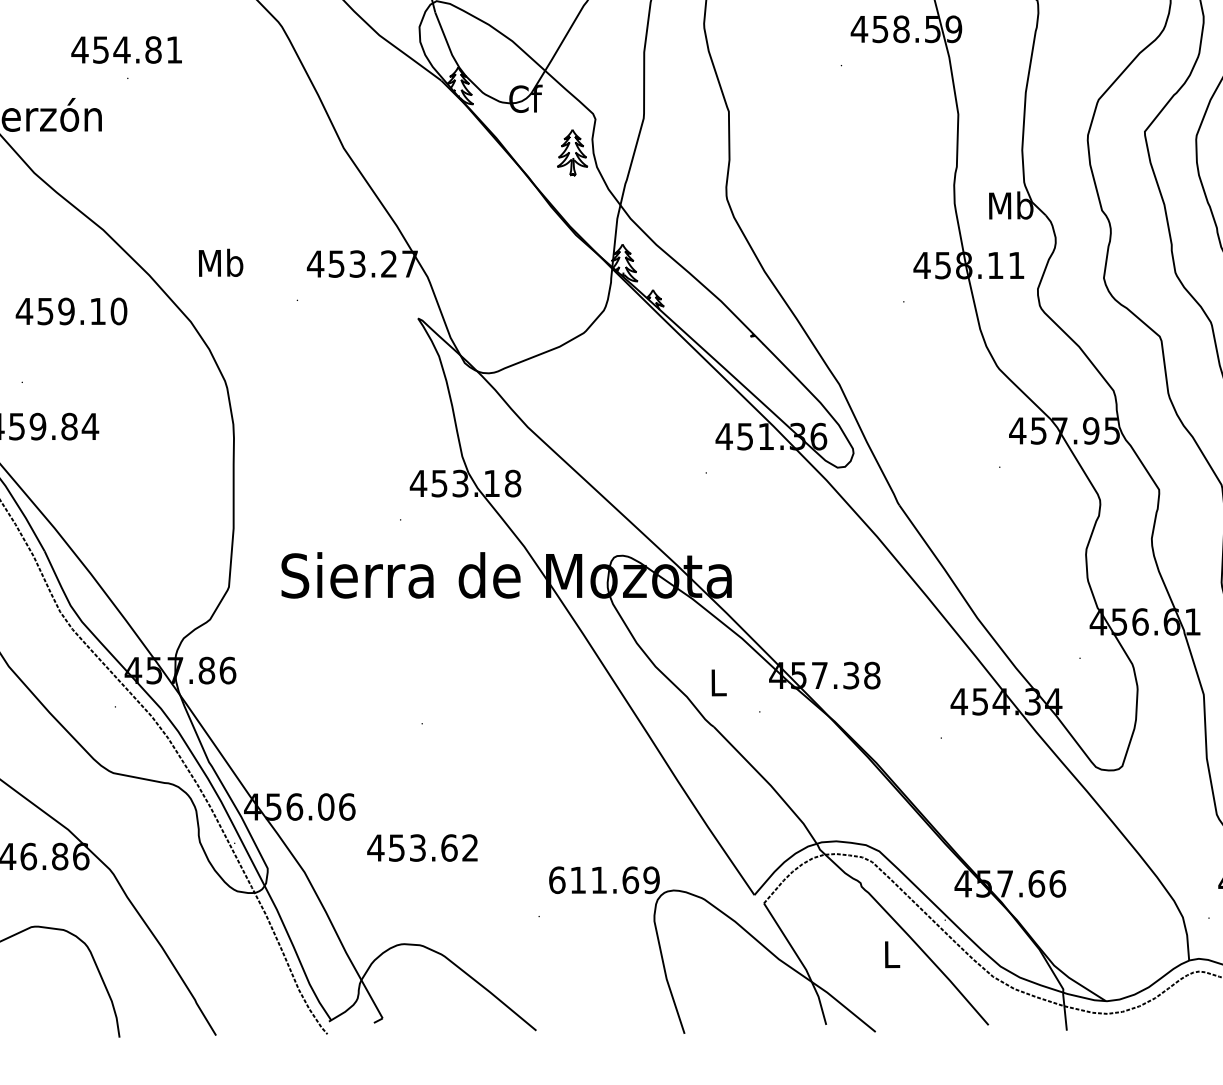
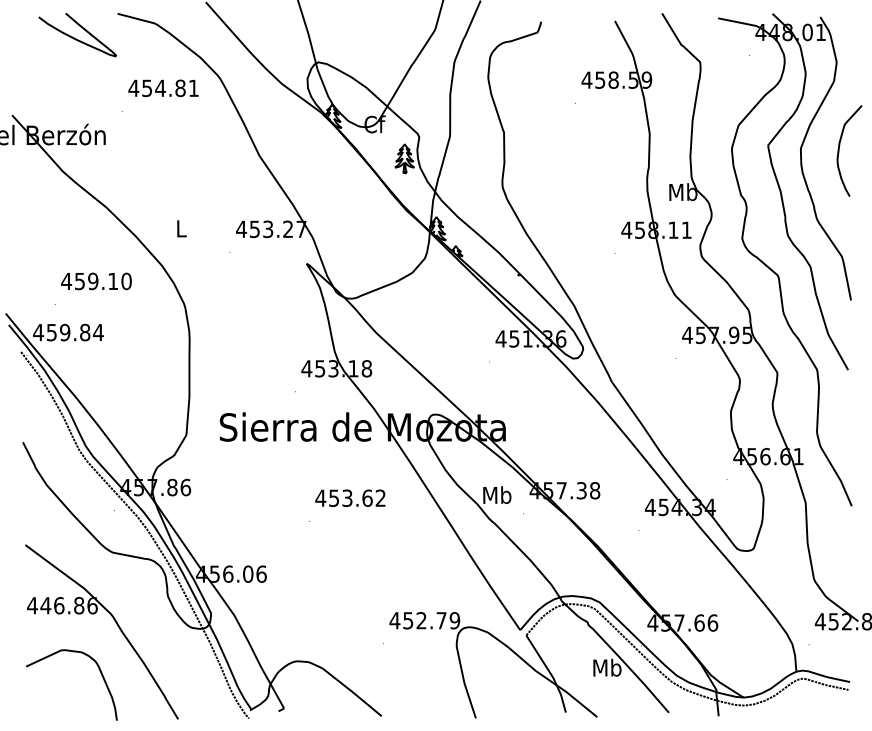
text: (126, 50) -> (163, 88), moved
text: (221, 262) -> (181, 228), Mb -> L
text: (71, 311) -> (96, 281), moved
text: (718, 681) -> (497, 494), L -> Mb
text: (422, 846) -> (350, 497), moved
text: (592, 879) -> (417, 620), 611.69 -> 452.79
text: (891, 953) -> (607, 667), L -> Mb

